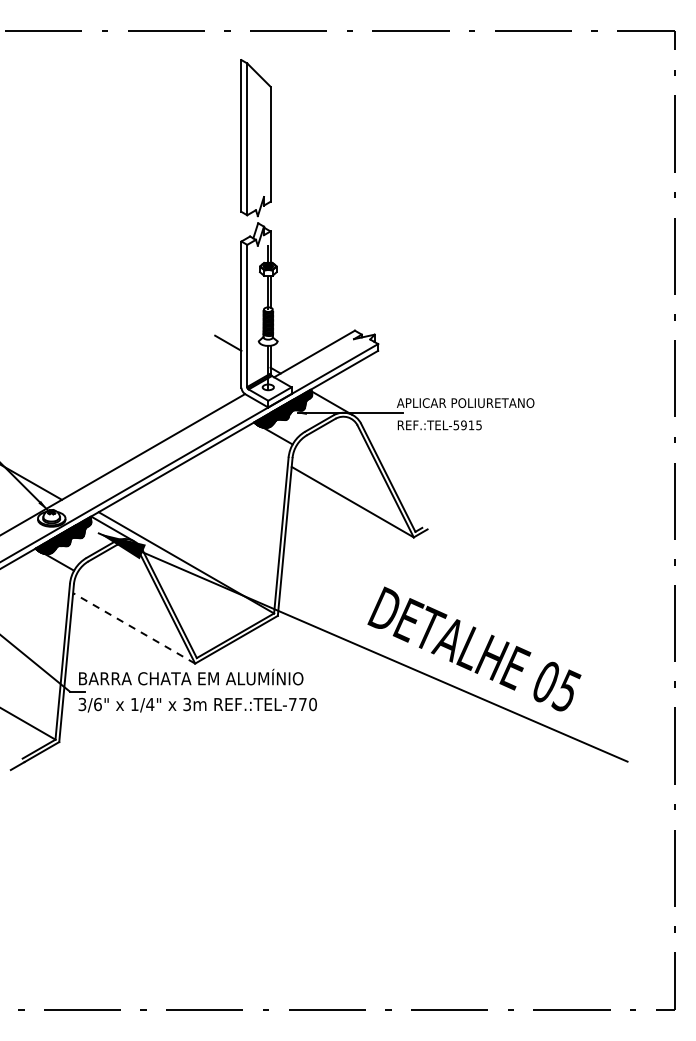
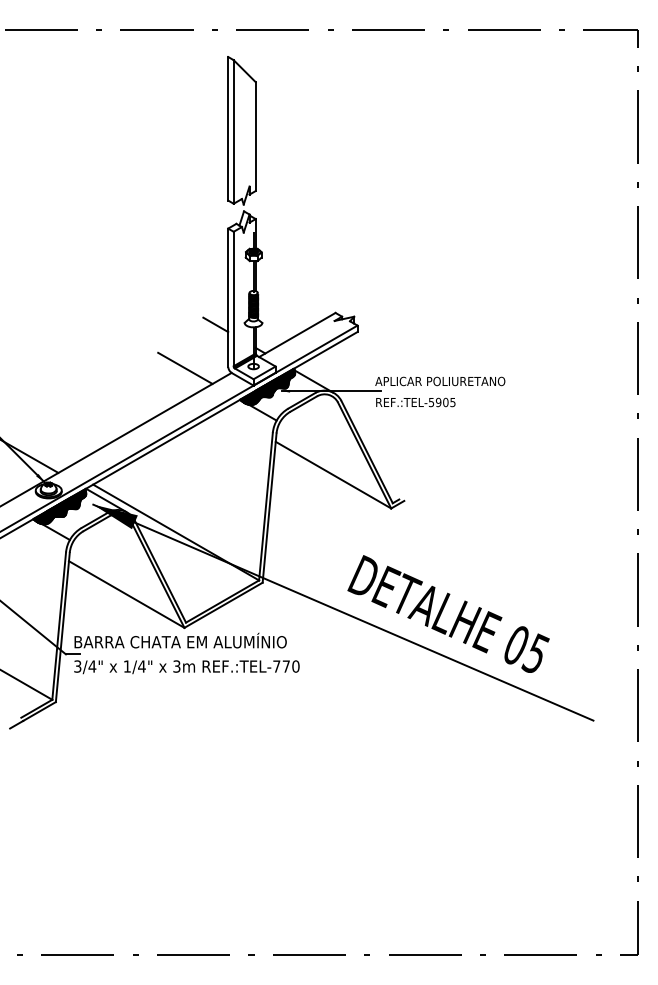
line: (196, 388) -> (185, 367), added
text: (471, 425) -> (445, 402), REF.:TEL-5915 -> REF.:TEL-5905
line: (133, 628) -> (126, 594), dashed -> solid
text: (97, 704) -> (92, 666), 3/6" -> 3/4"

